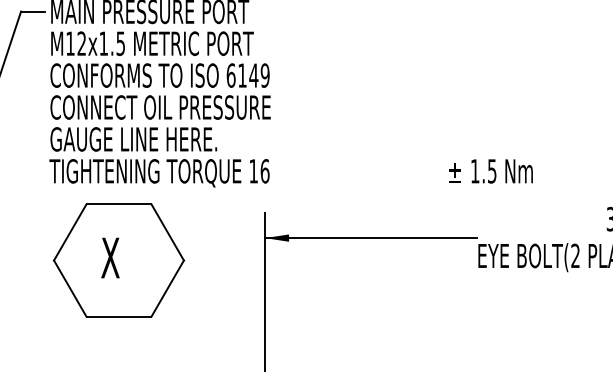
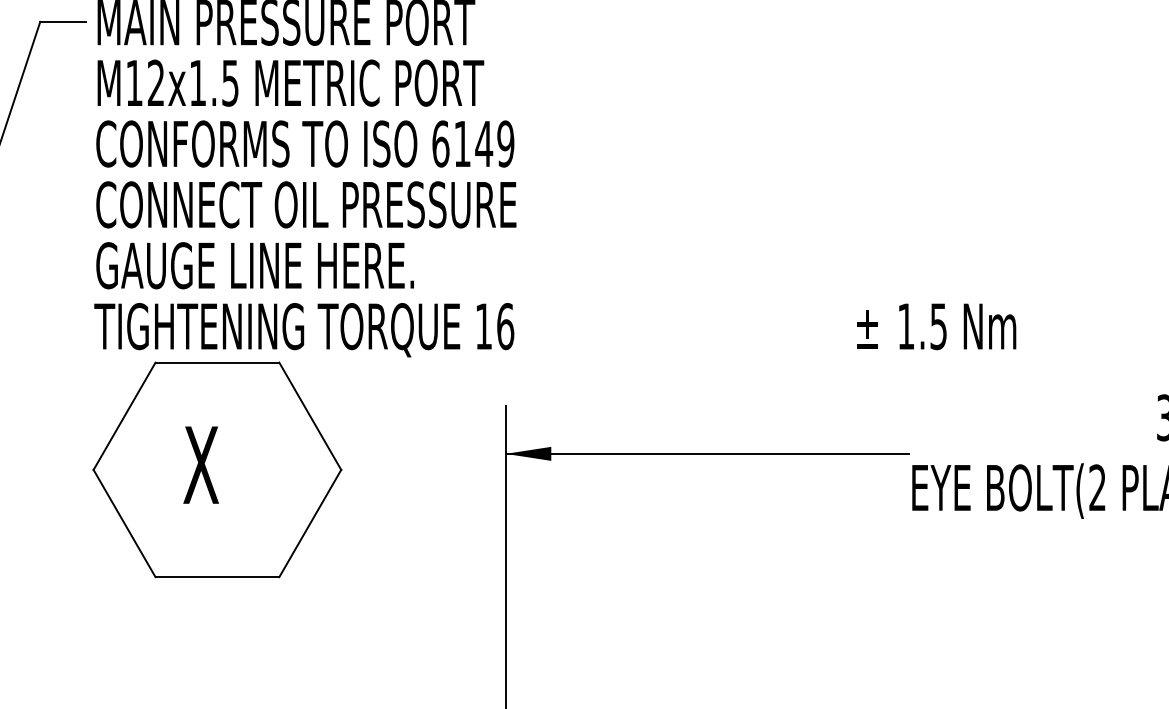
part: (118, 260) -> (216, 469), moved

